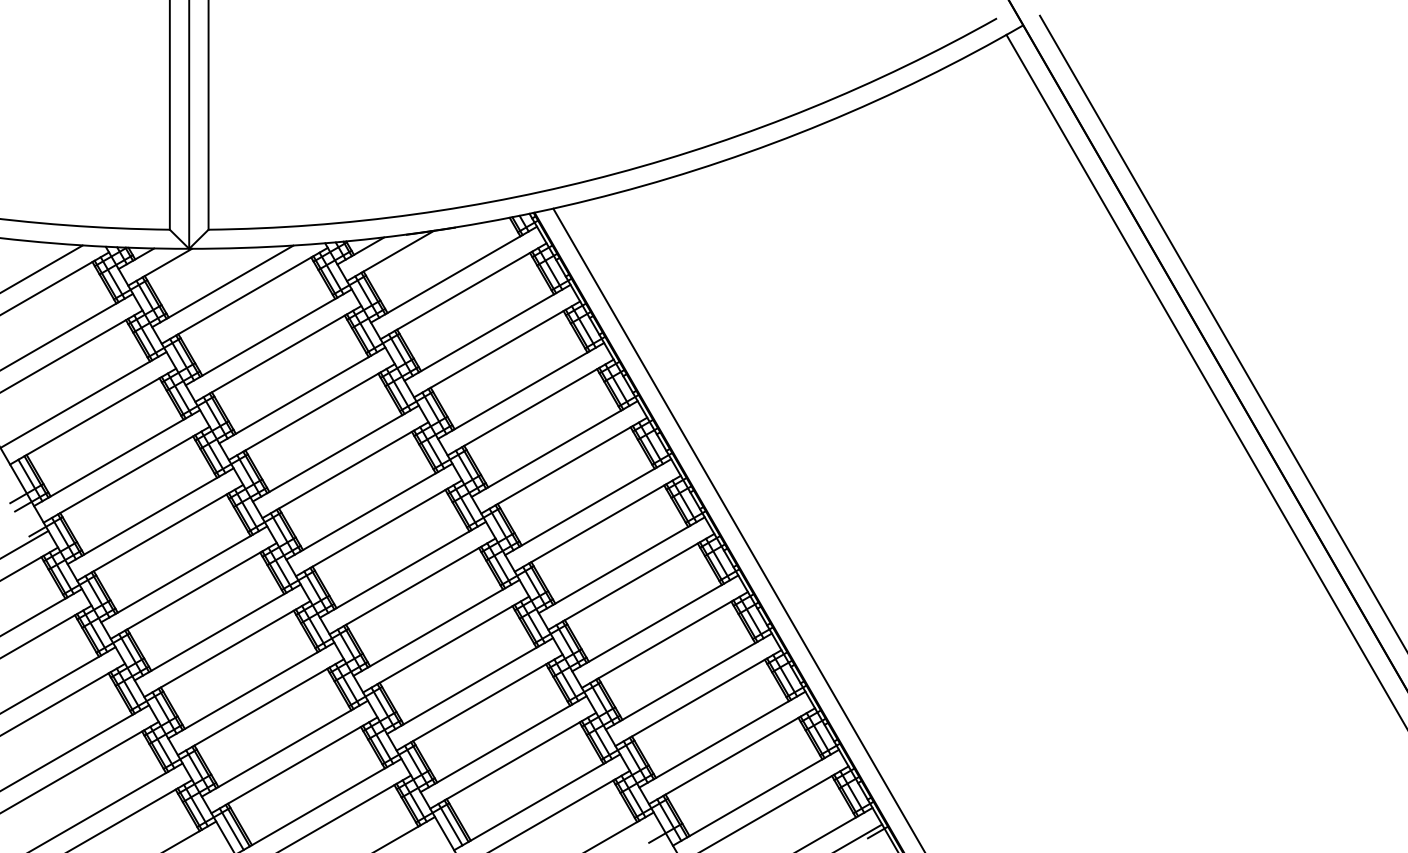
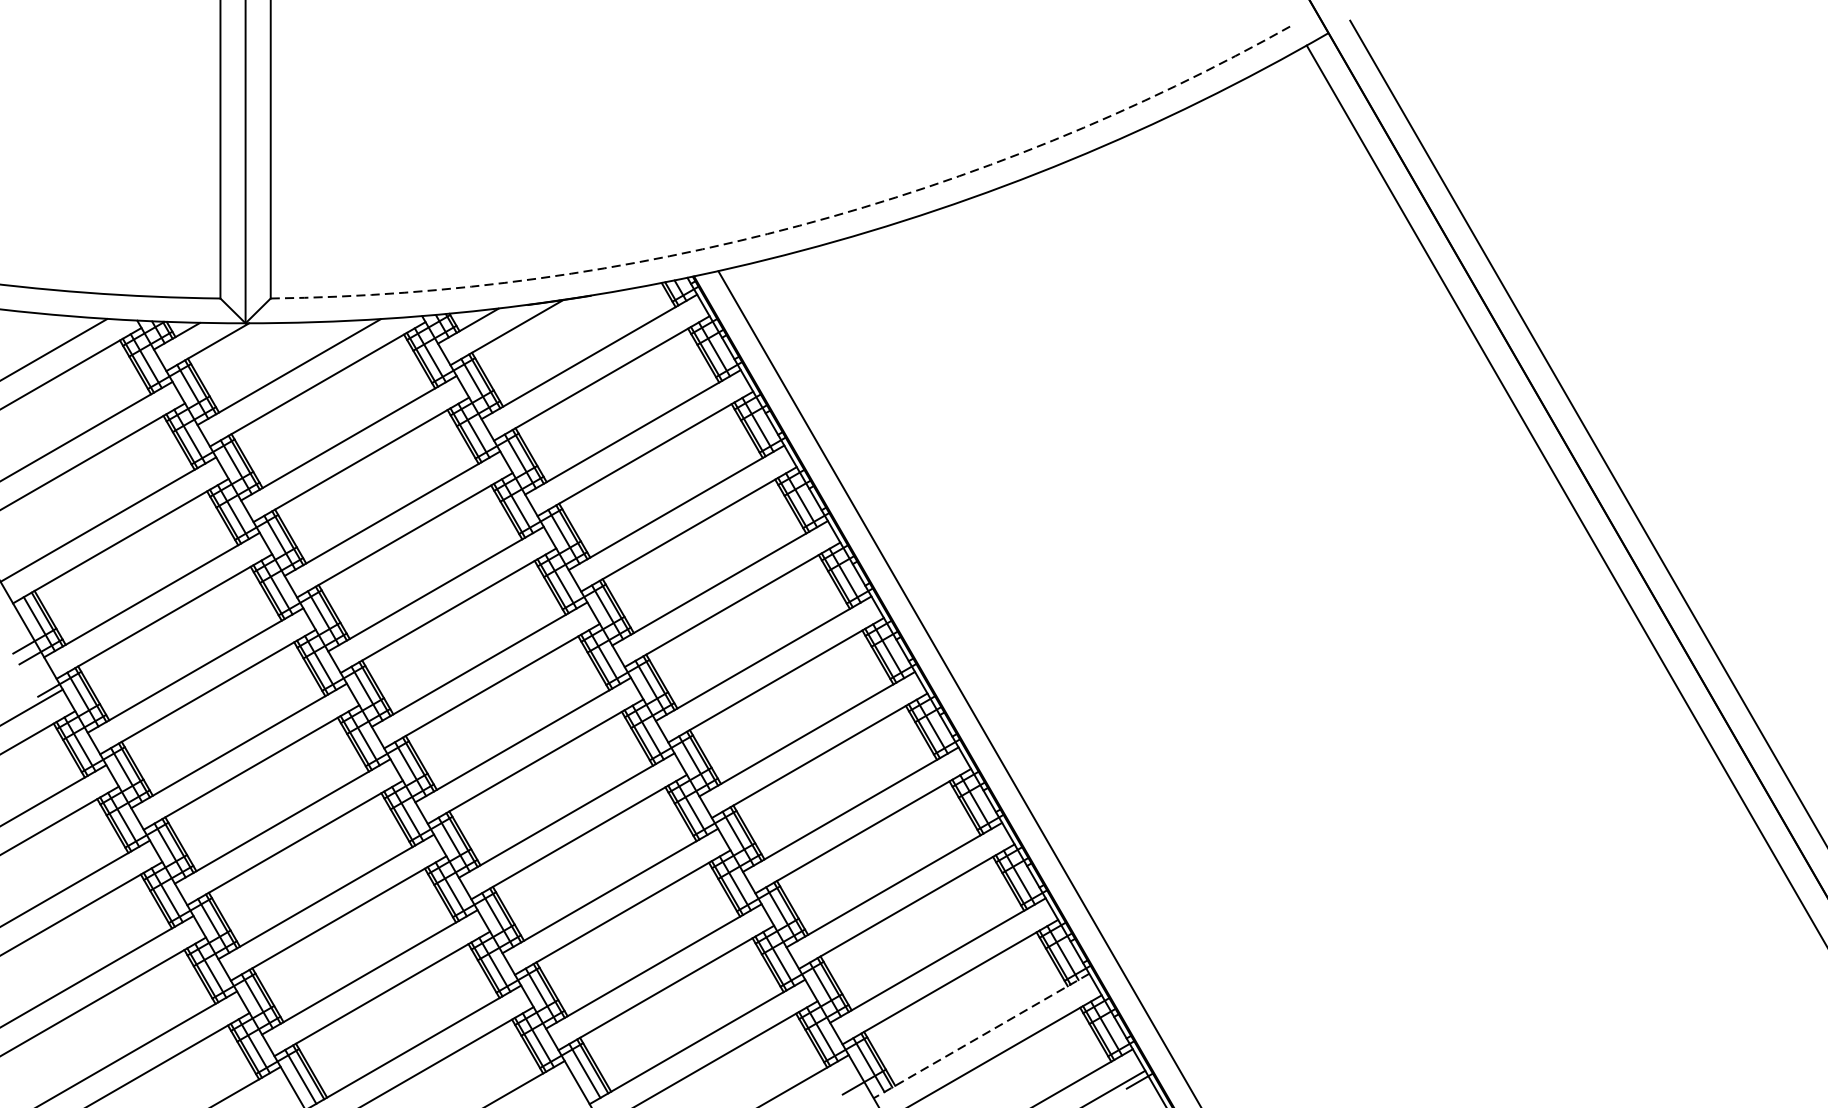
arc: (616, 173) -> (800, 225), solid -> dashed
line: (755, 797) -> (980, 1035), solid -> dashed

